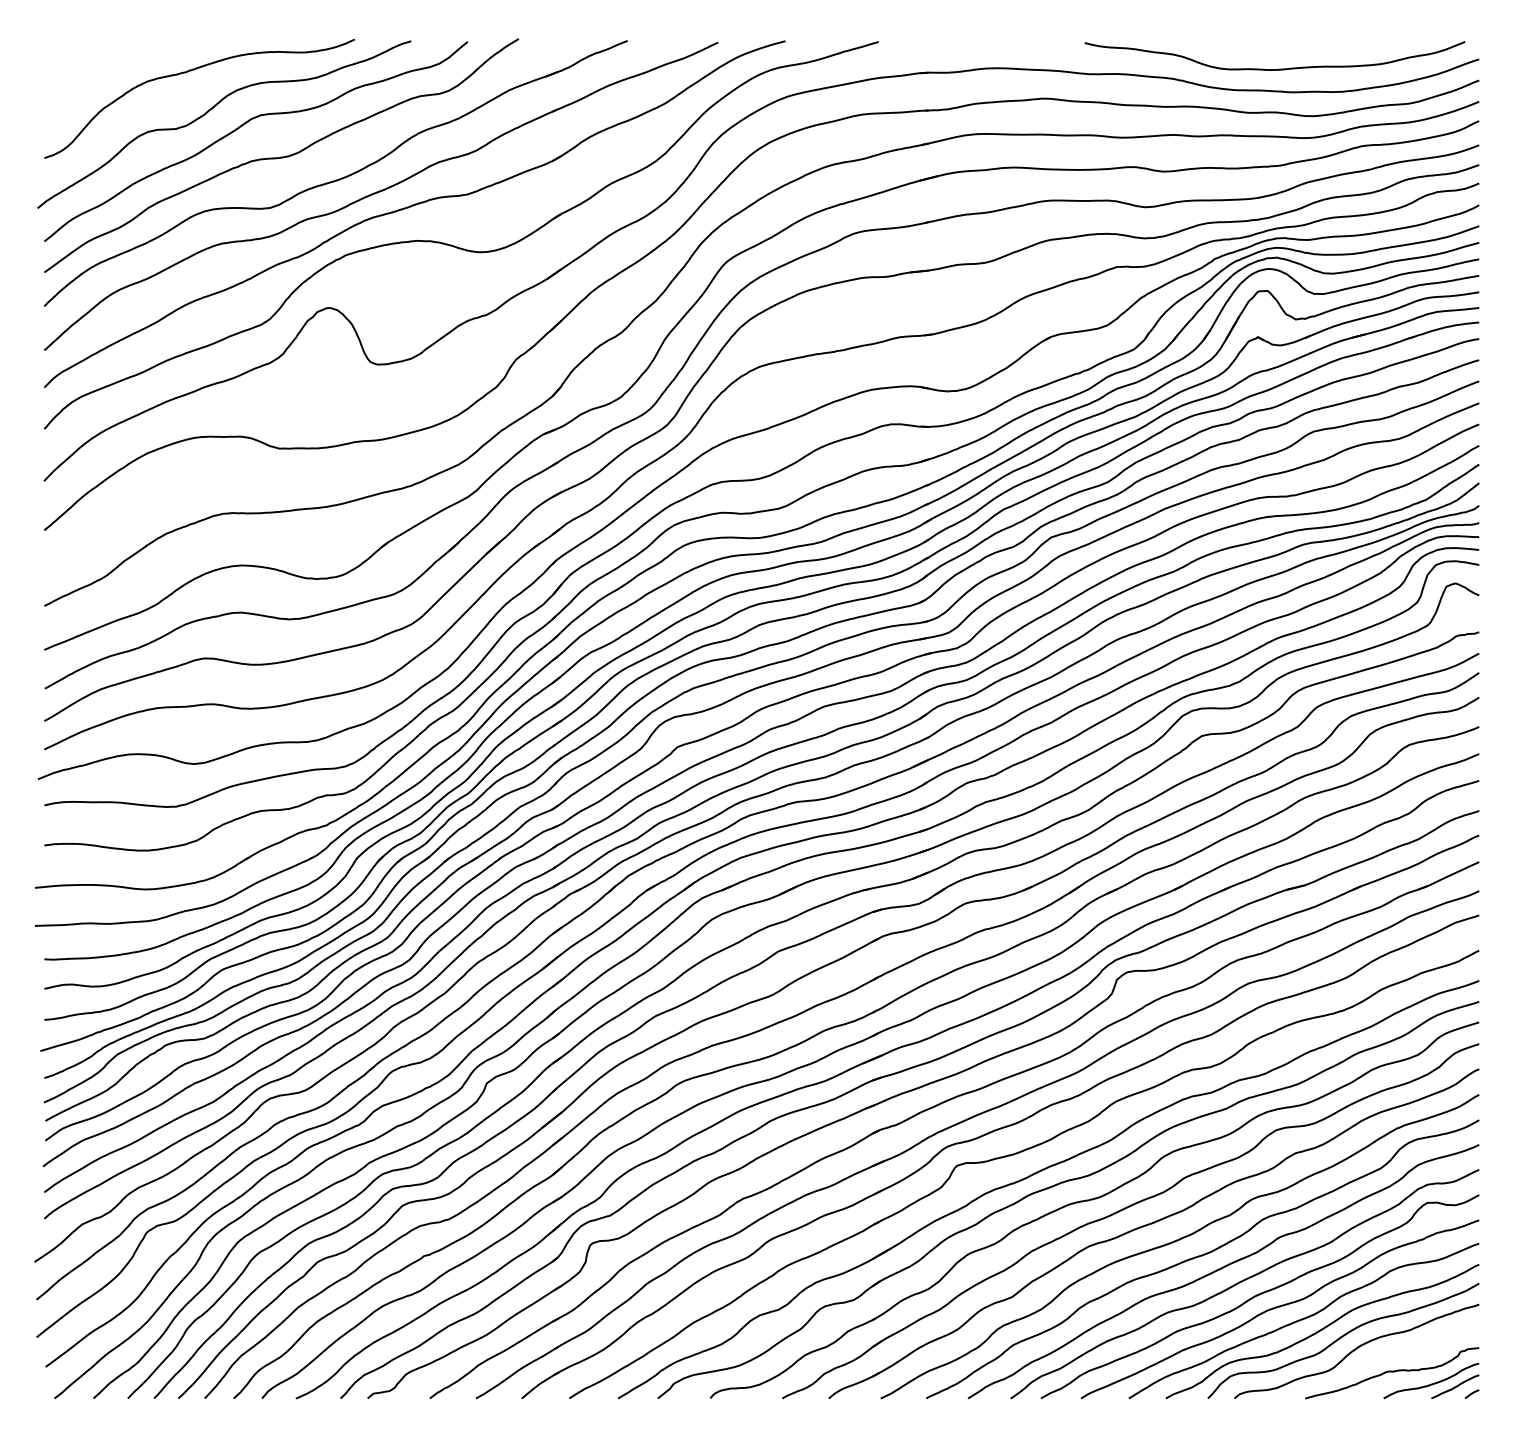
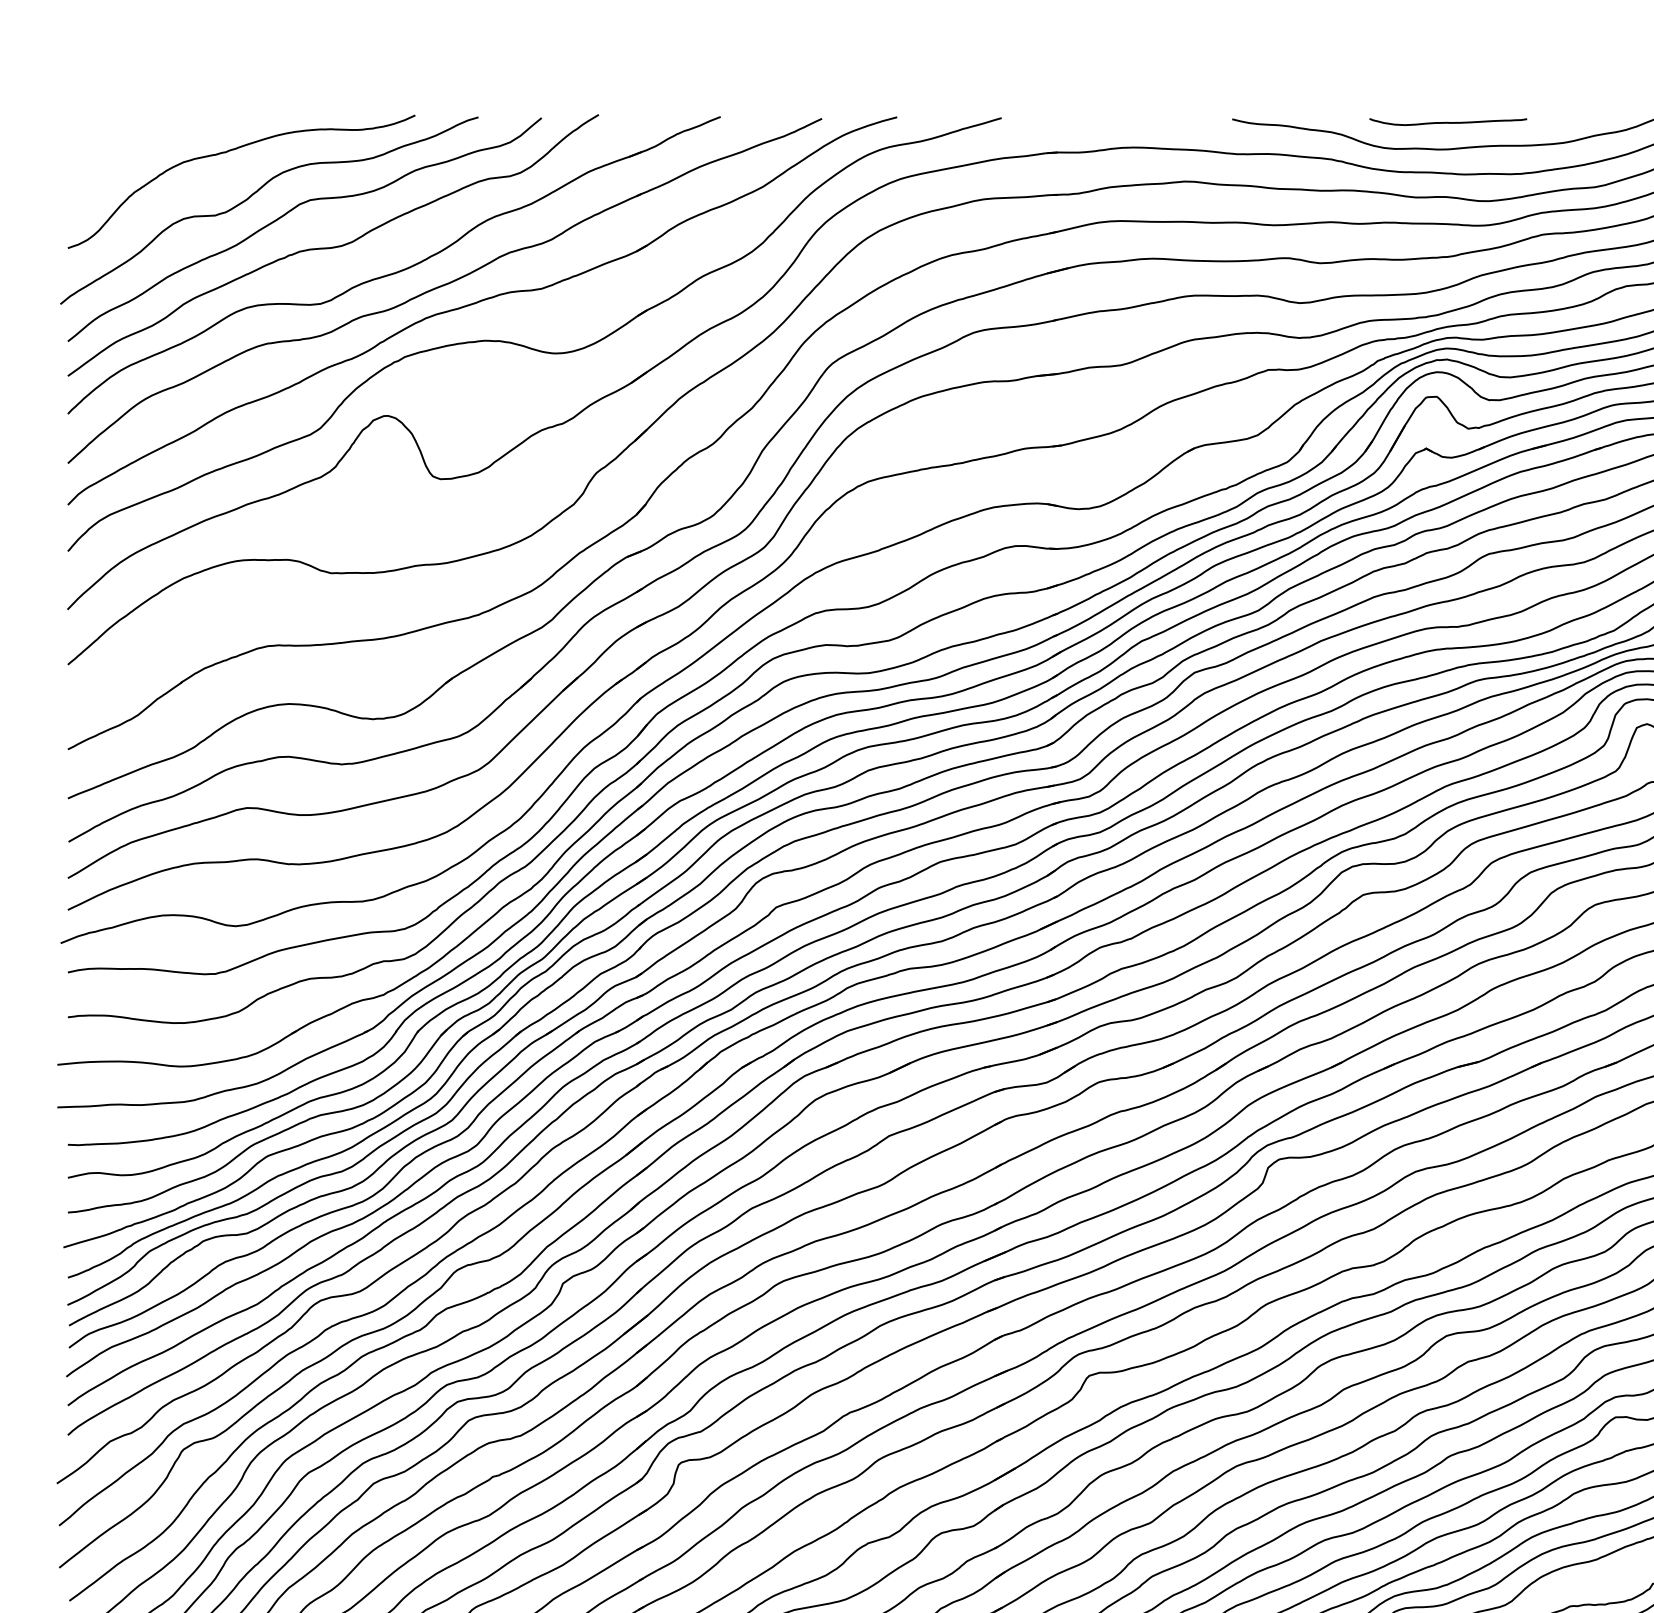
curve: (1277, 45) -> (1447, 122), added

